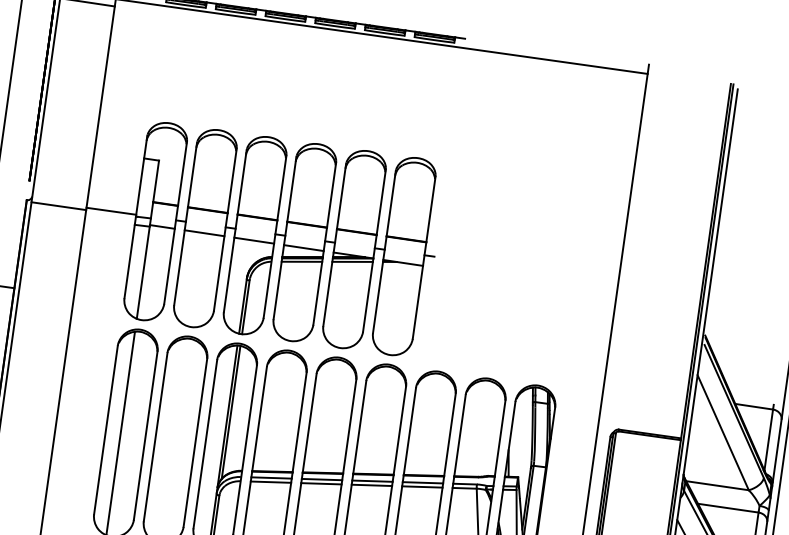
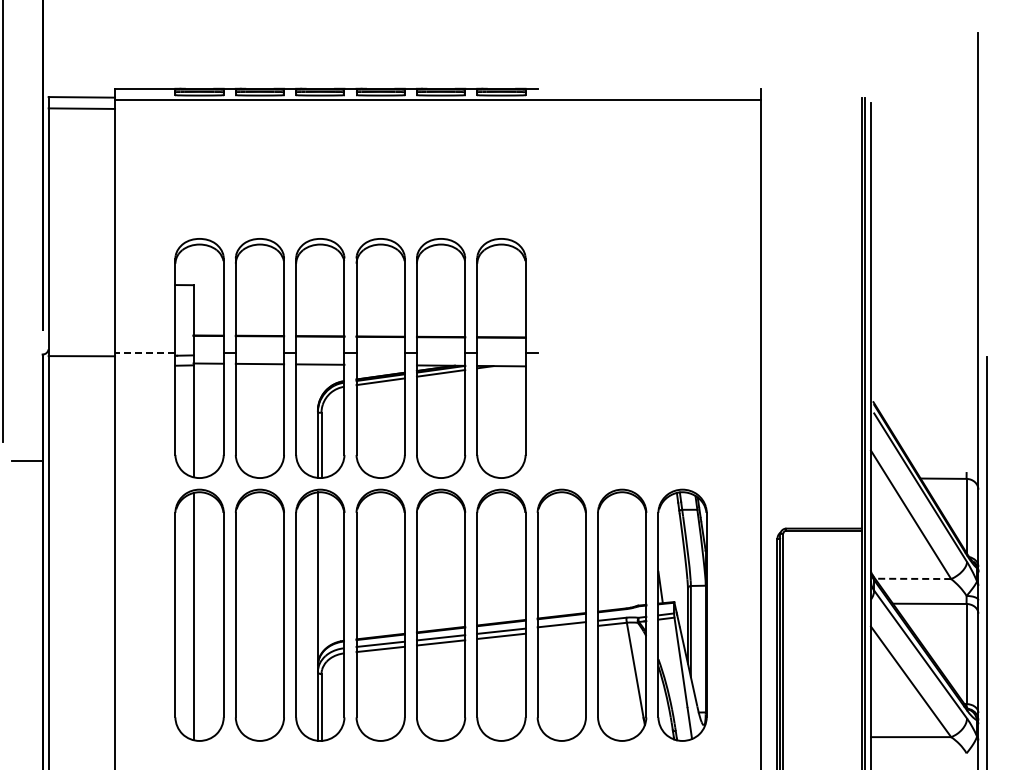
line: (110, 211) -> (144, 353), solid -> dashed
line: (303, 247) -> (380, 364), removed
line: (231, 411) -> (321, 572), removed
line: (717, 485) -> (912, 578), solid -> dashed
line: (422, 486) -> (561, 629), removed

